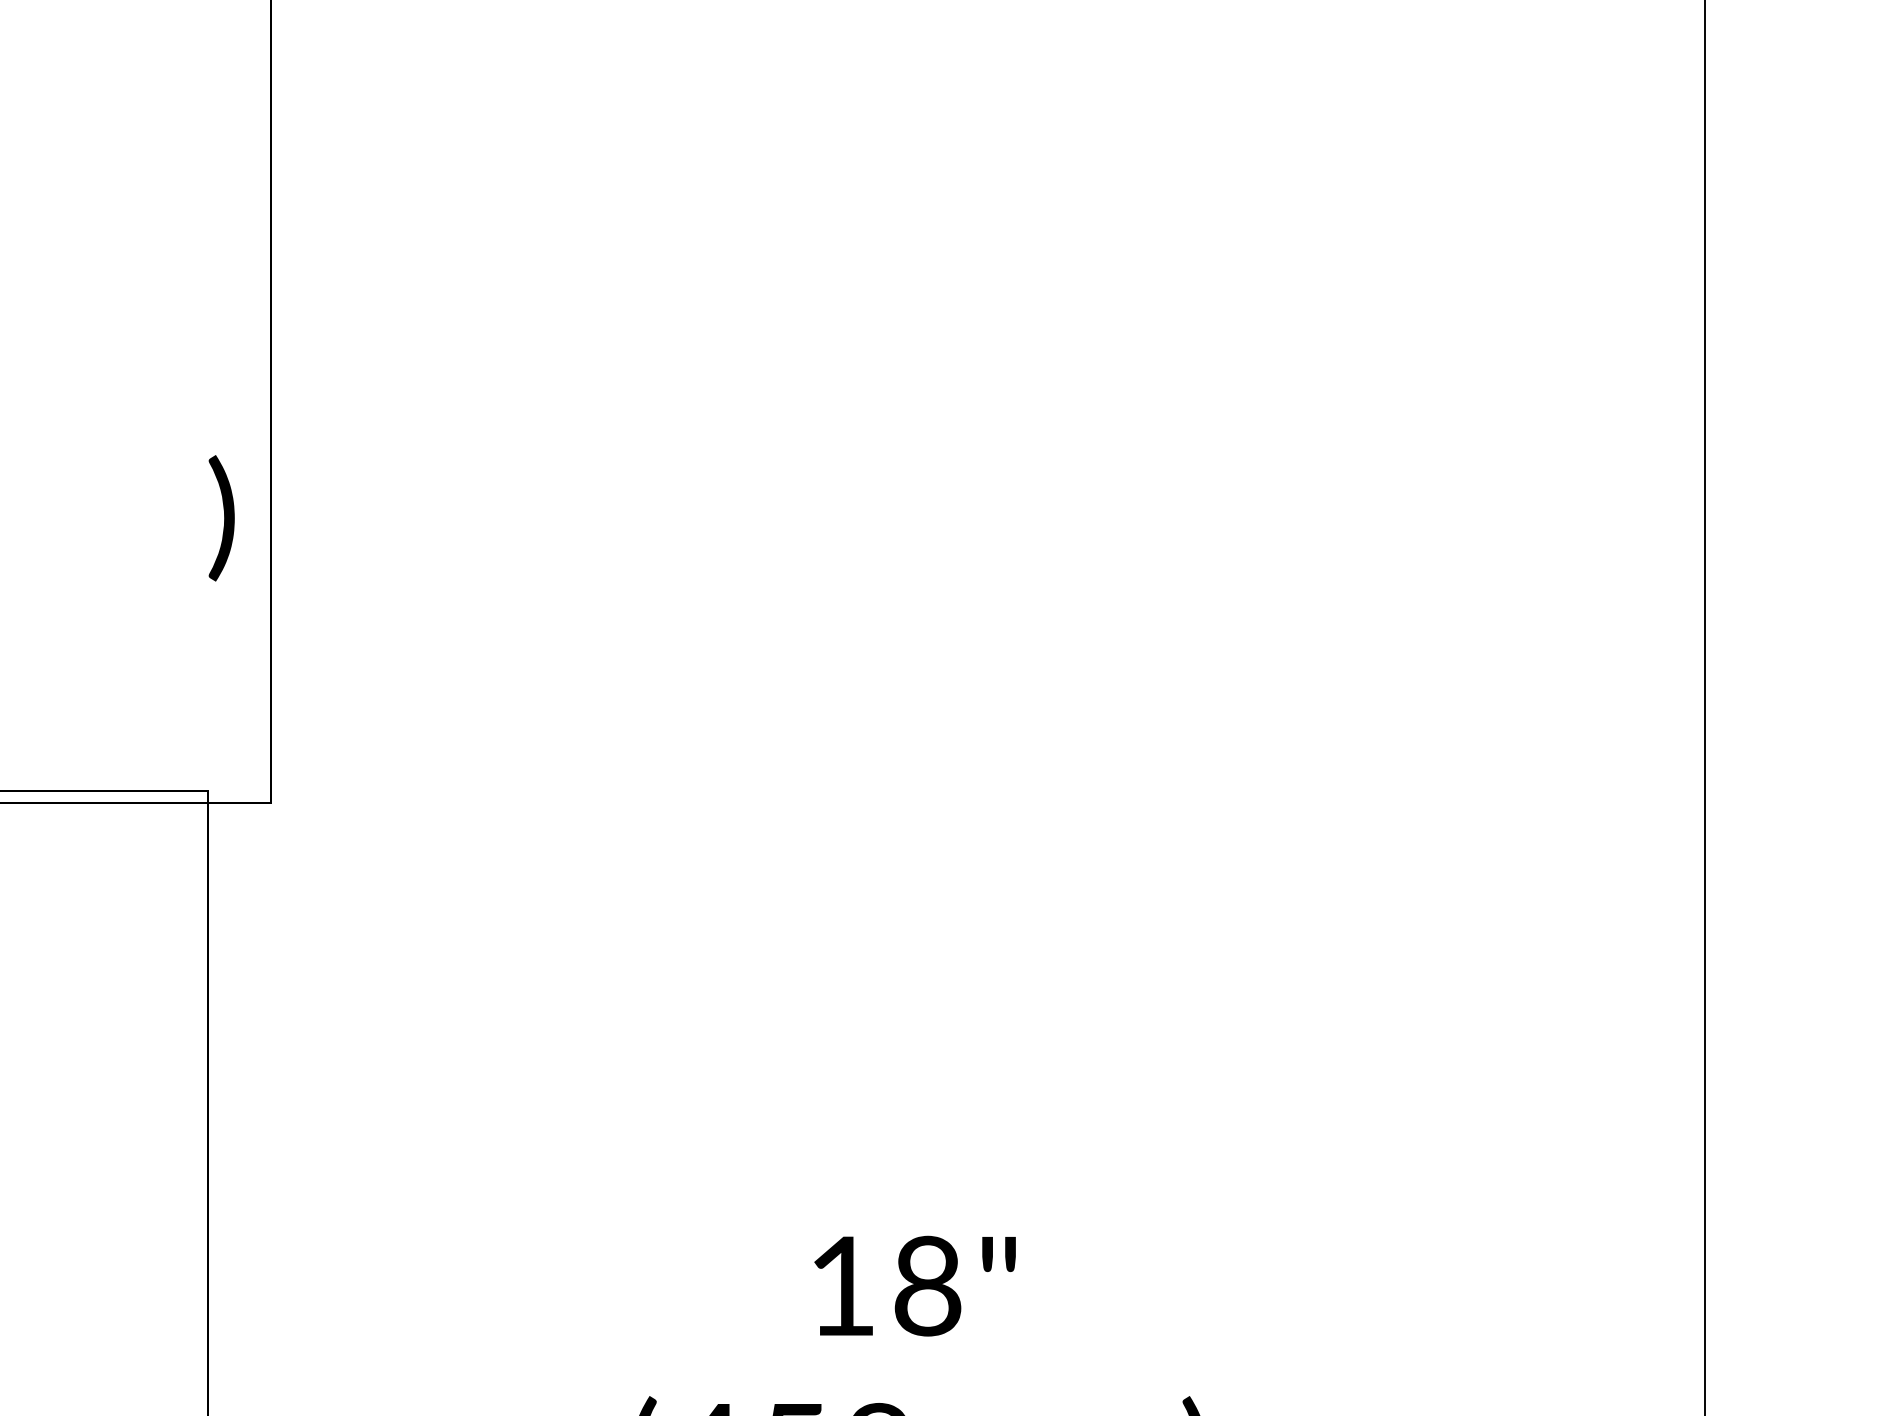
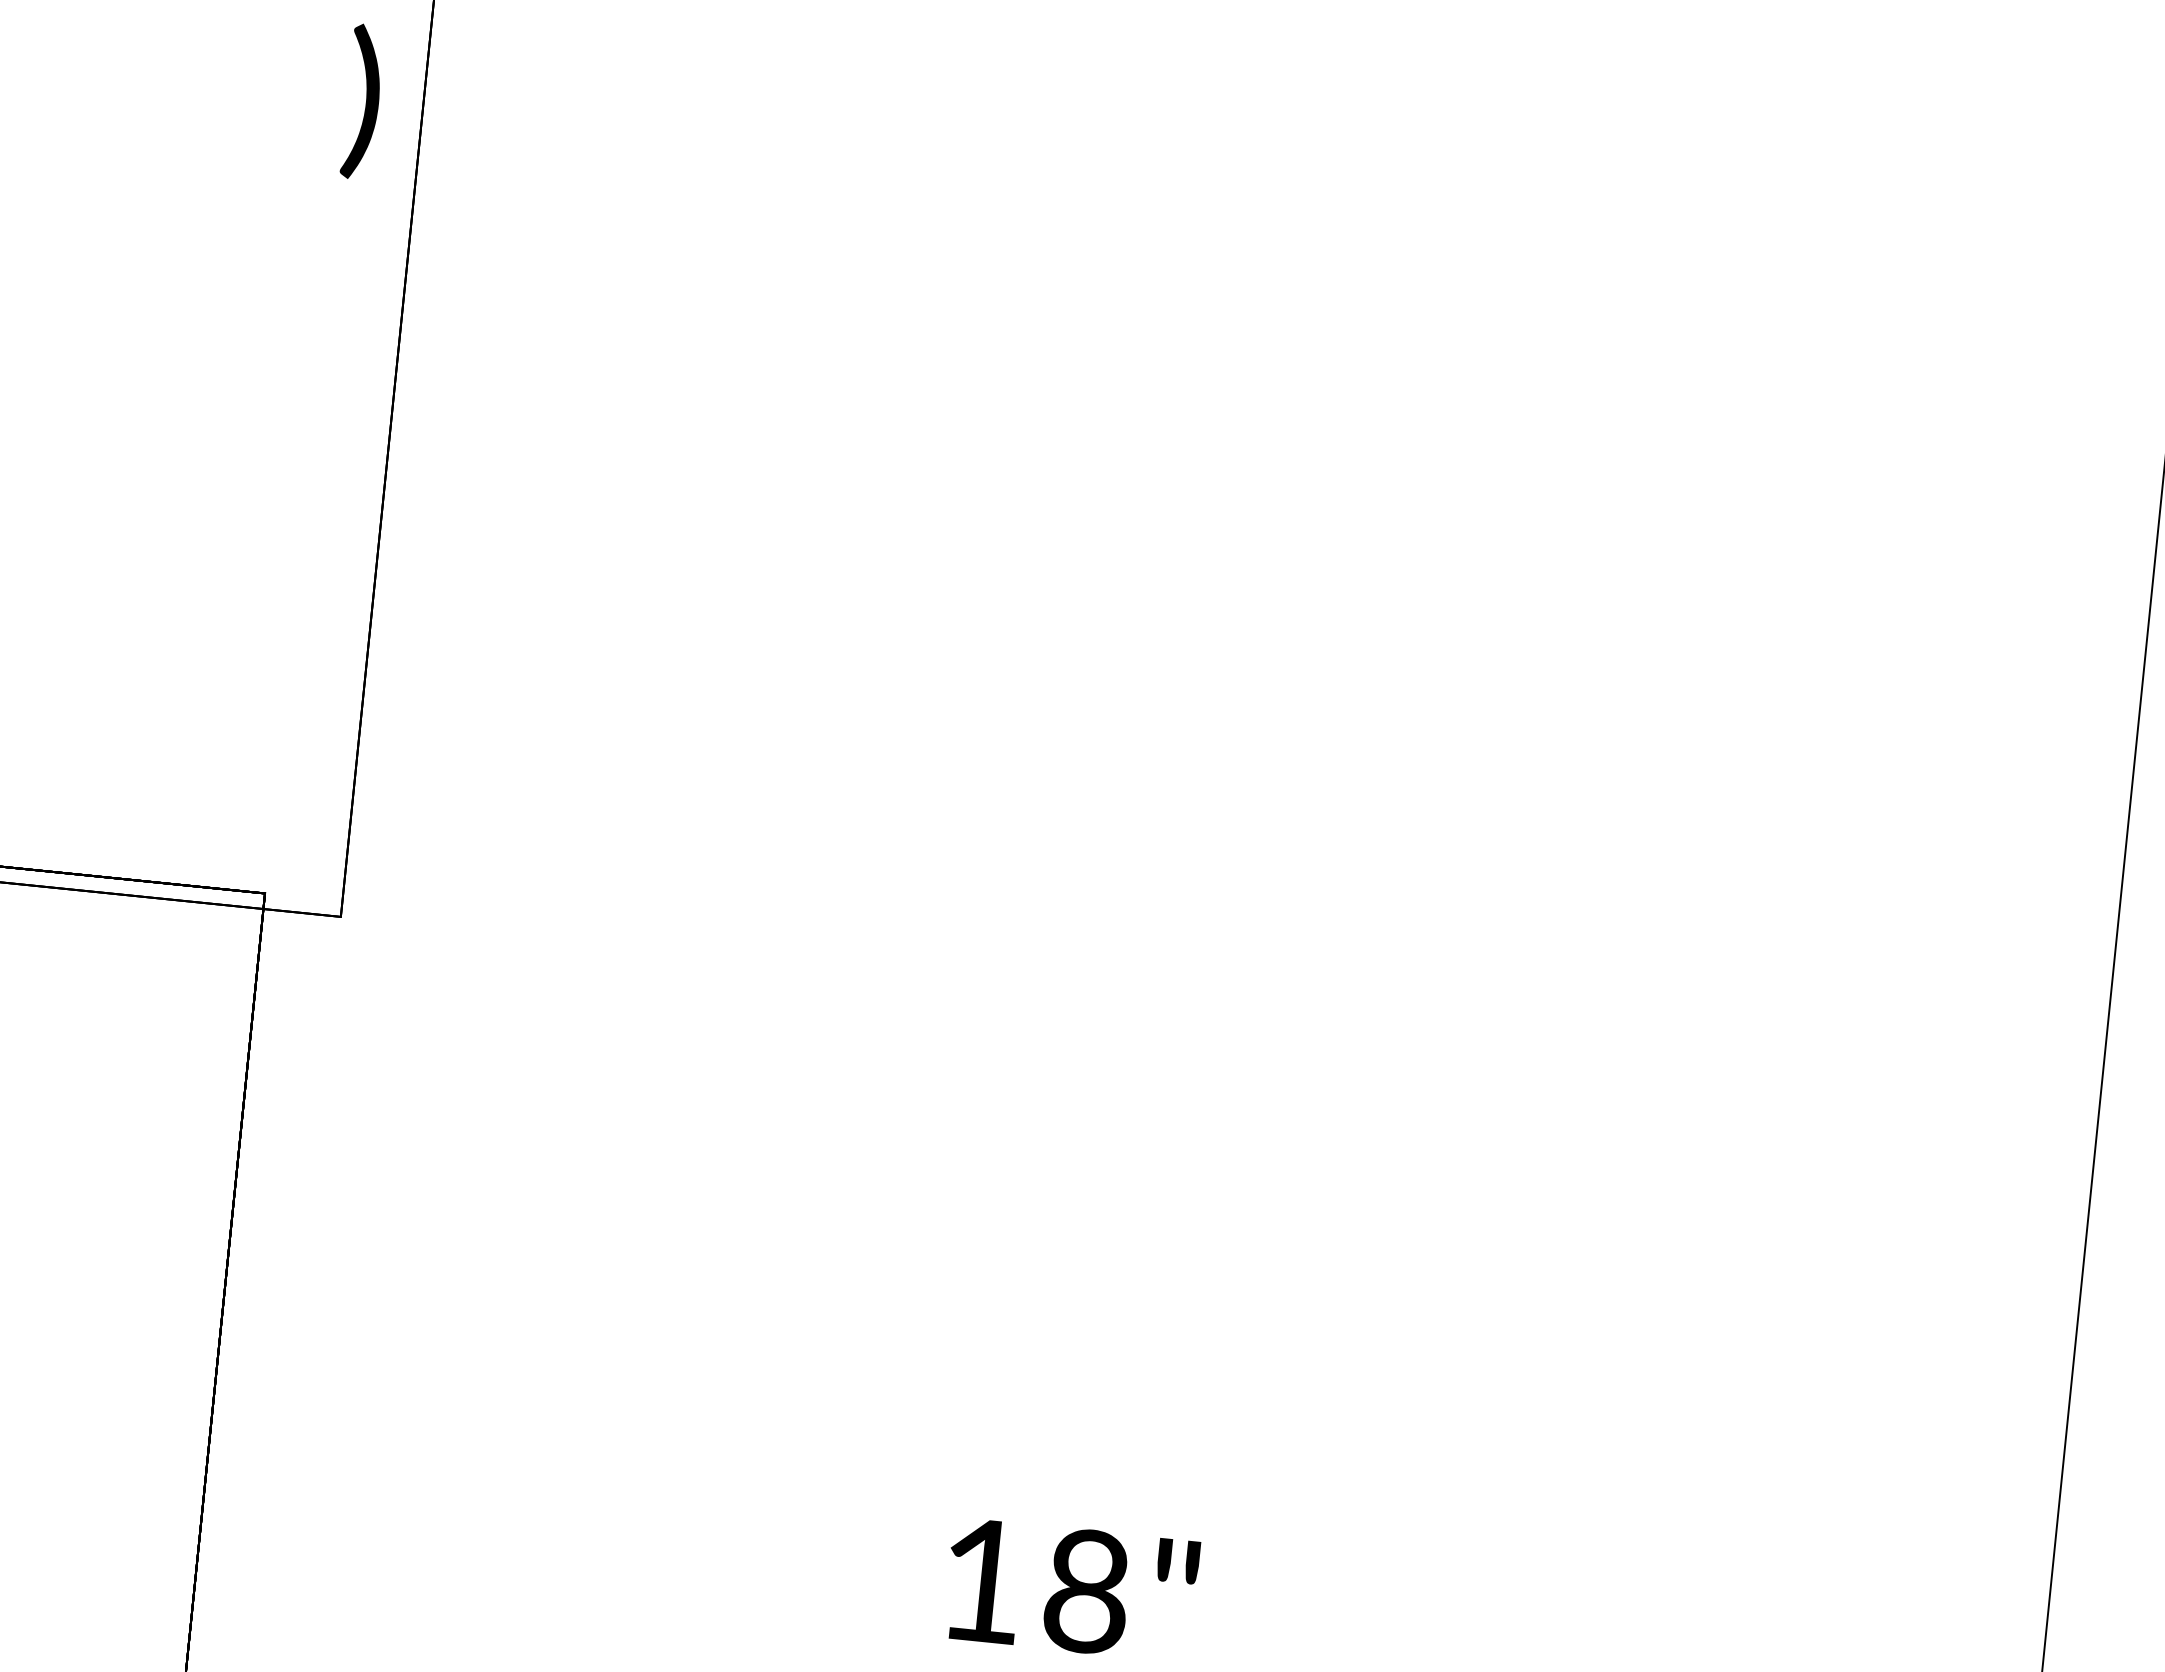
text: (221, 518) -> (362, 102), moved

